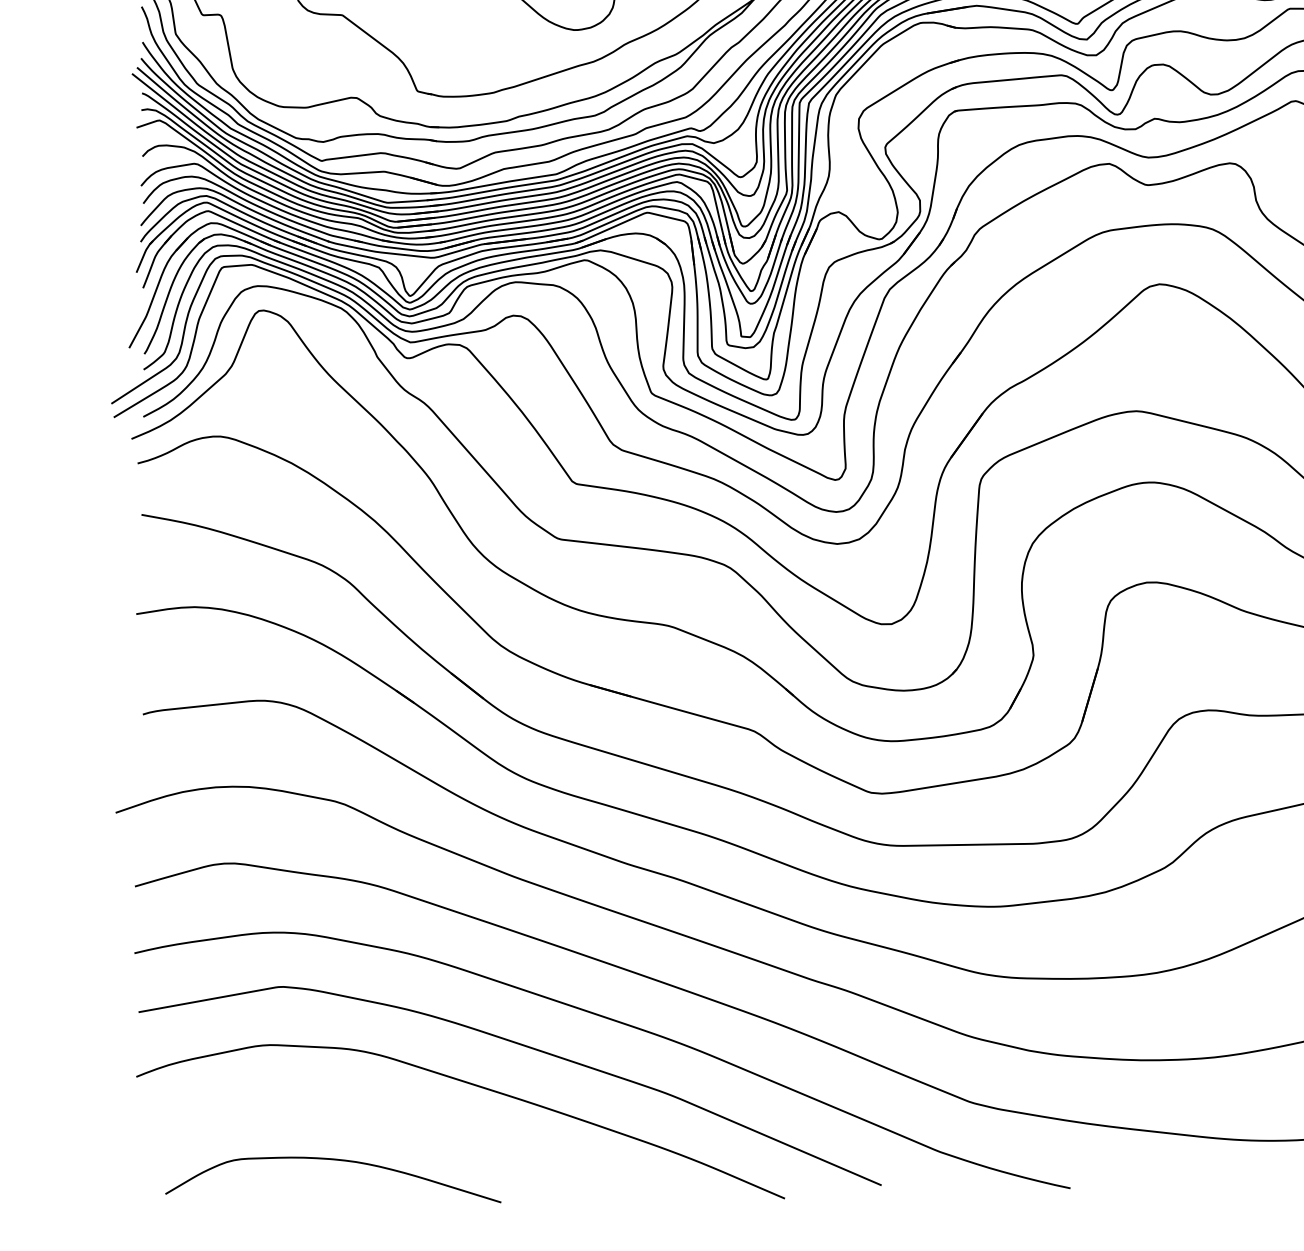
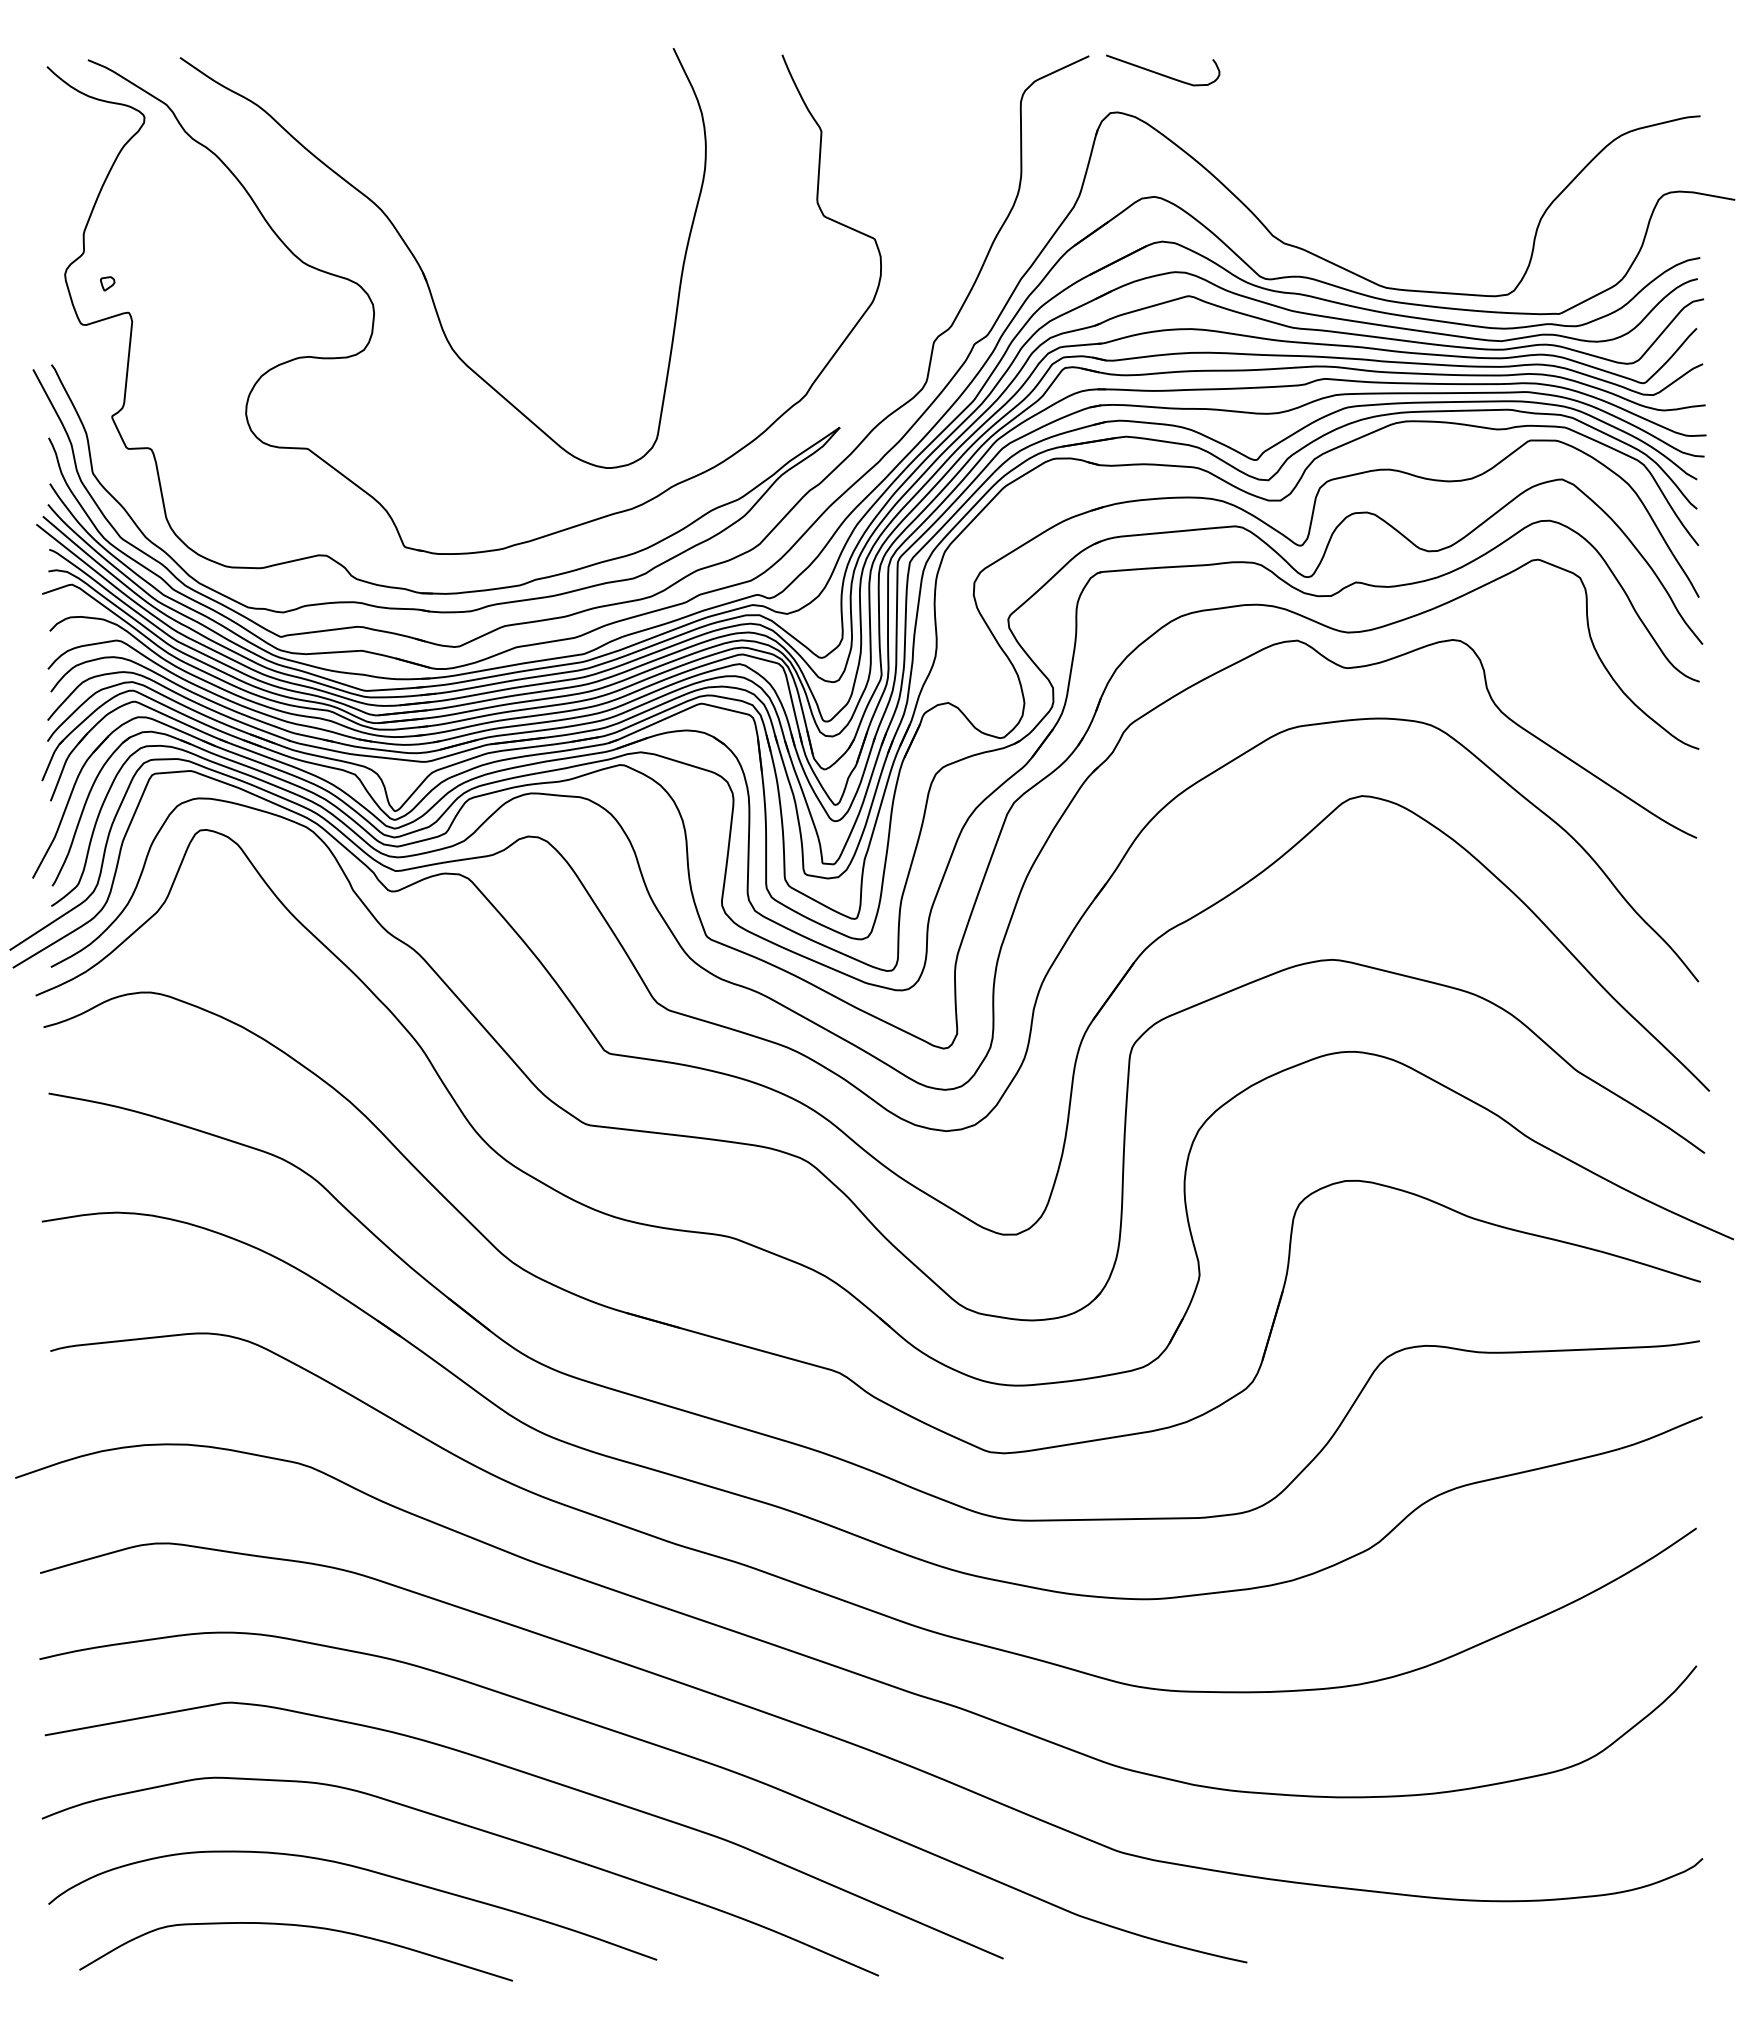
curve: (386, 1116) -> (364, 1870), added

